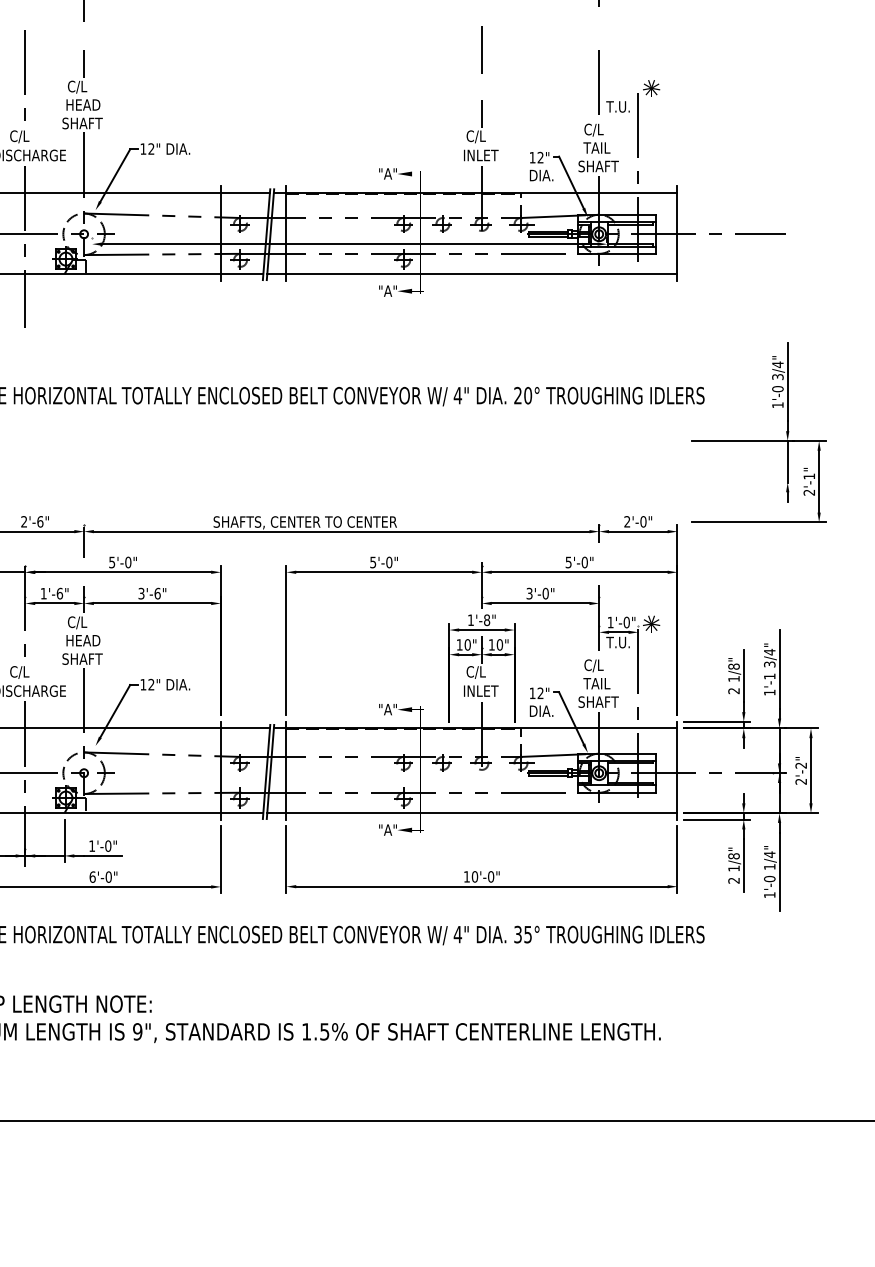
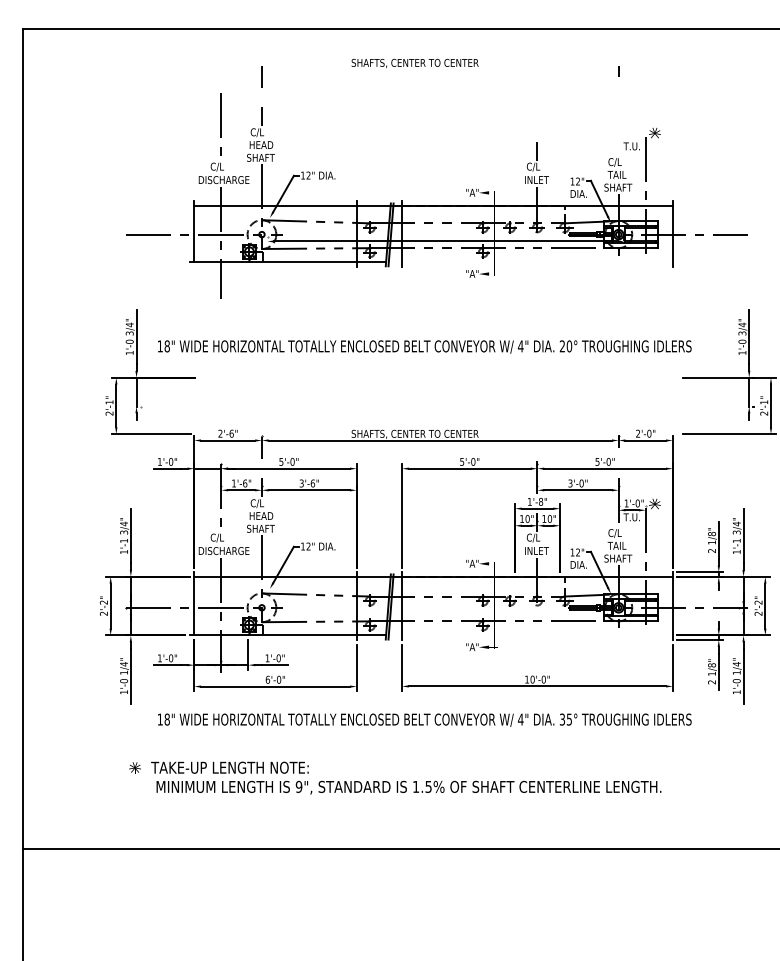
line: (481, 49) -> (537, 106), removed
line: (598, 85) -> (618, 131), removed
line: (471, 274) -> (530, 262), removed
line: (471, 813) -> (530, 635), removed

